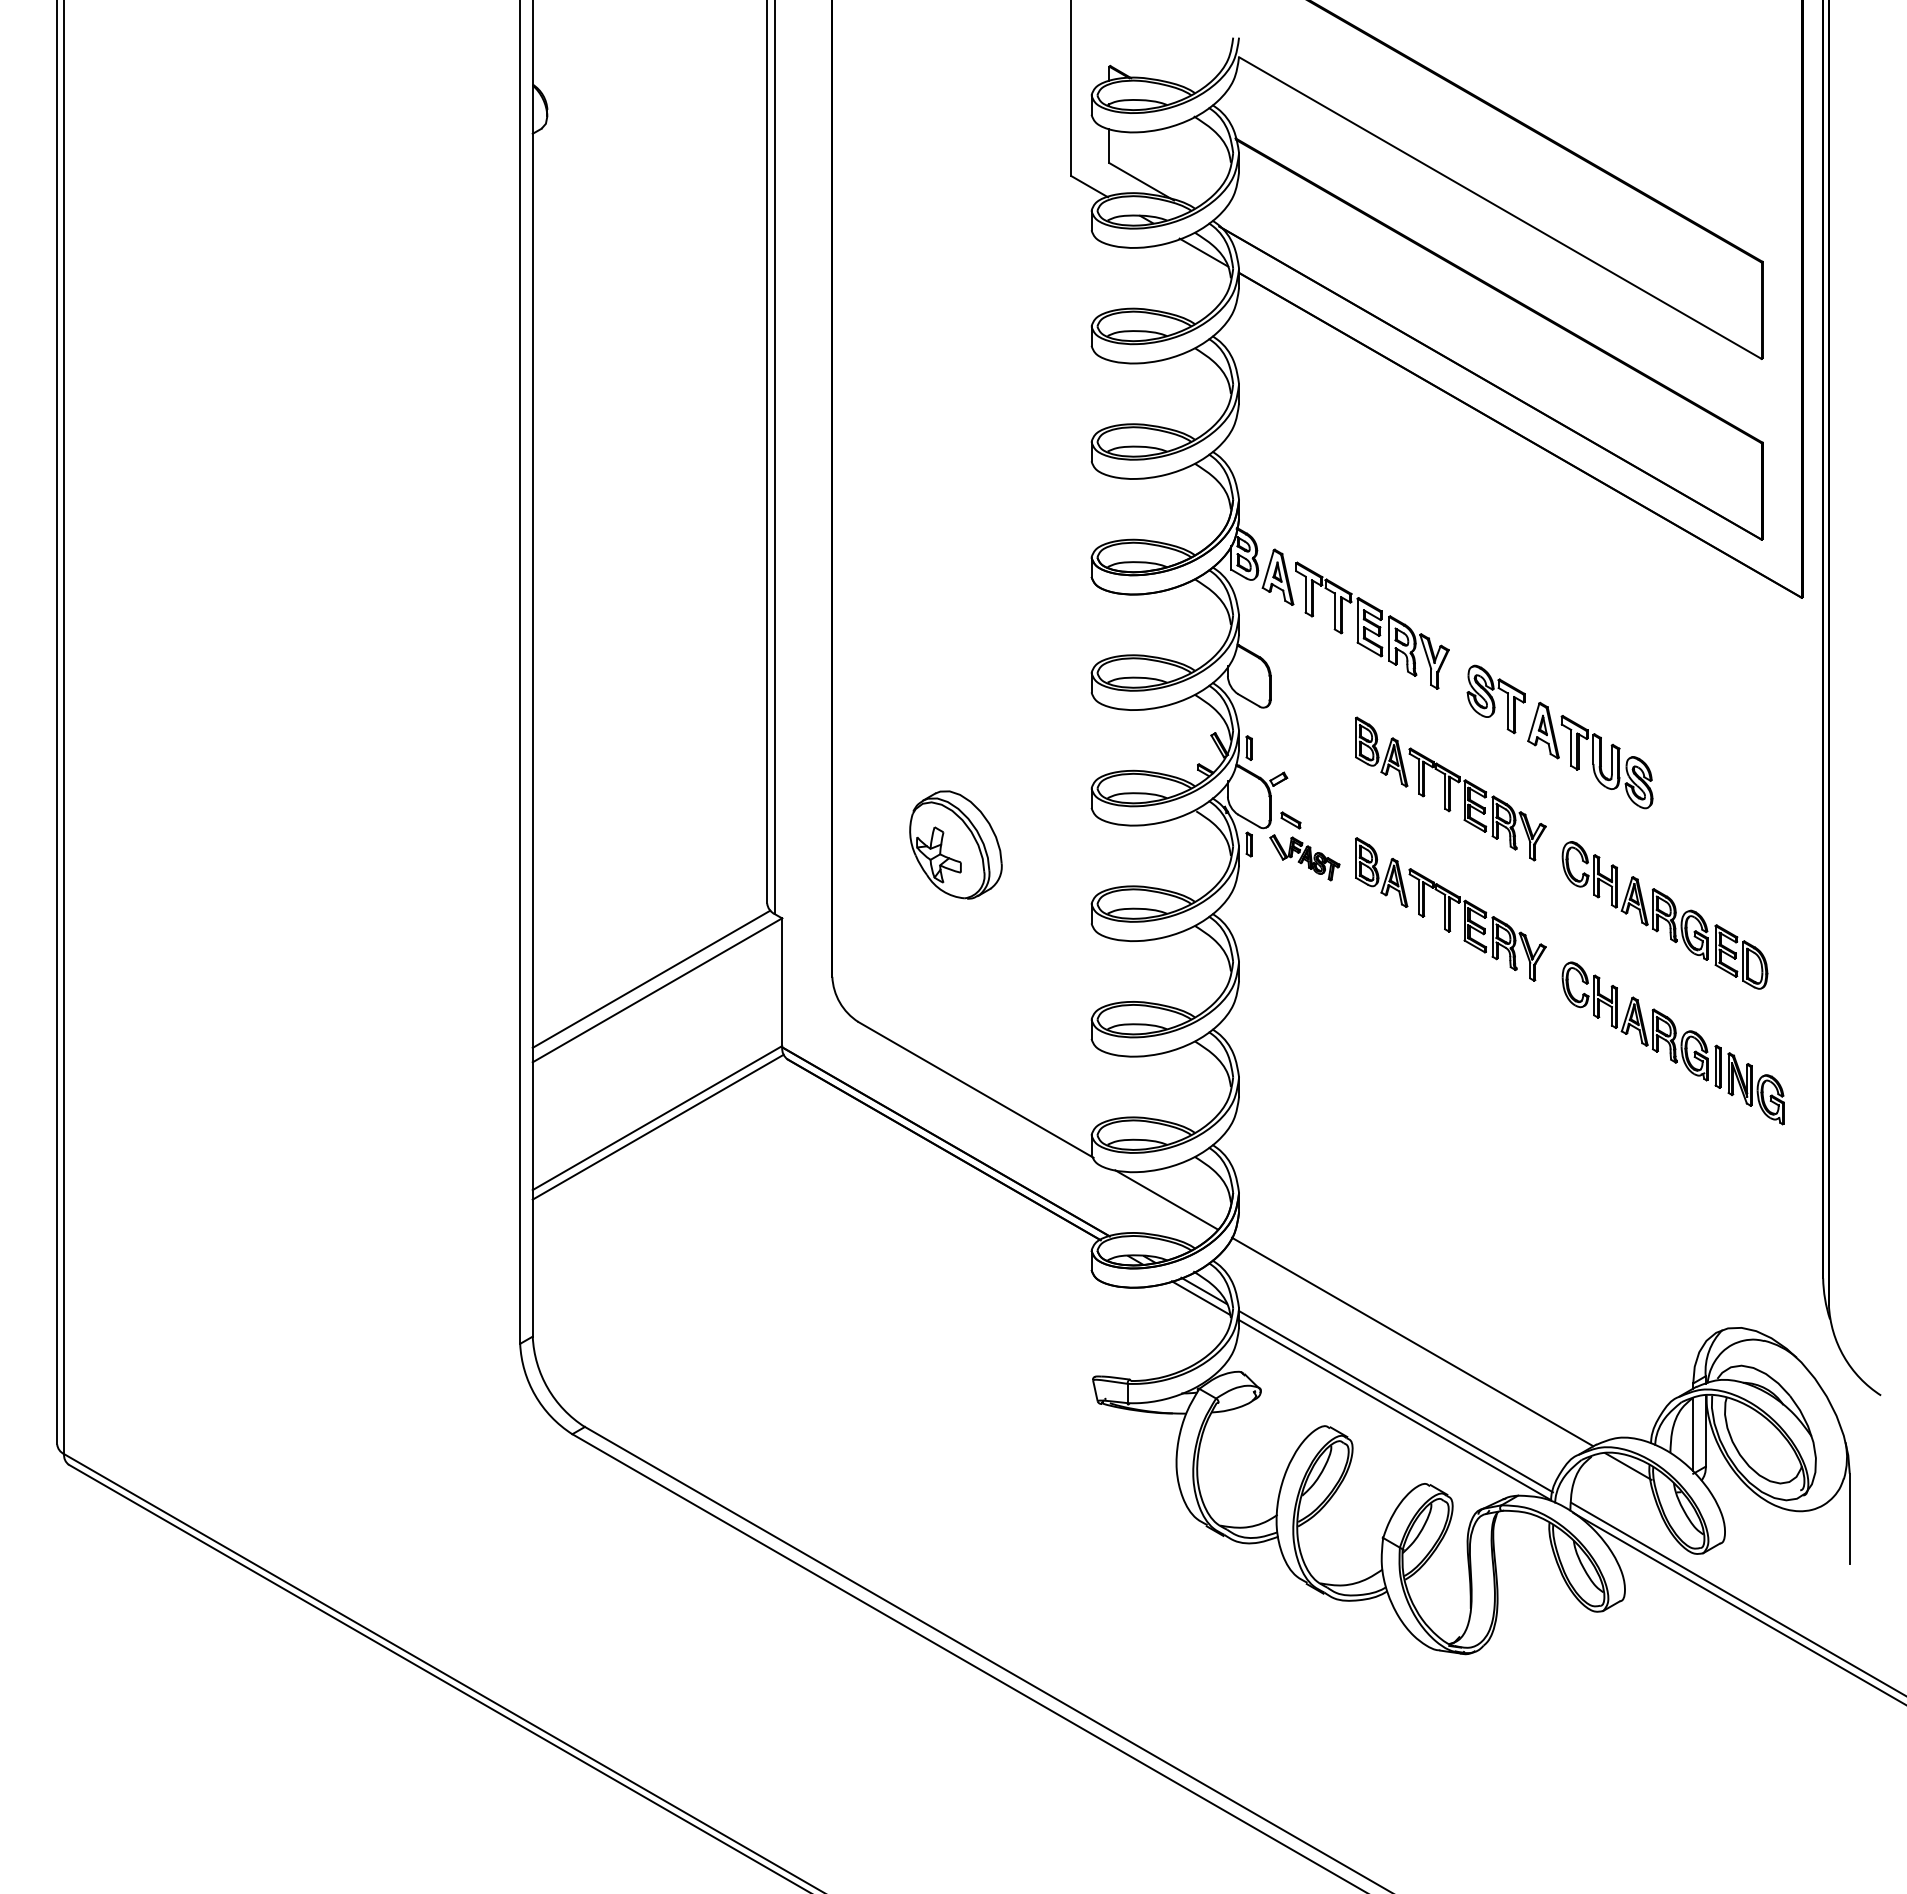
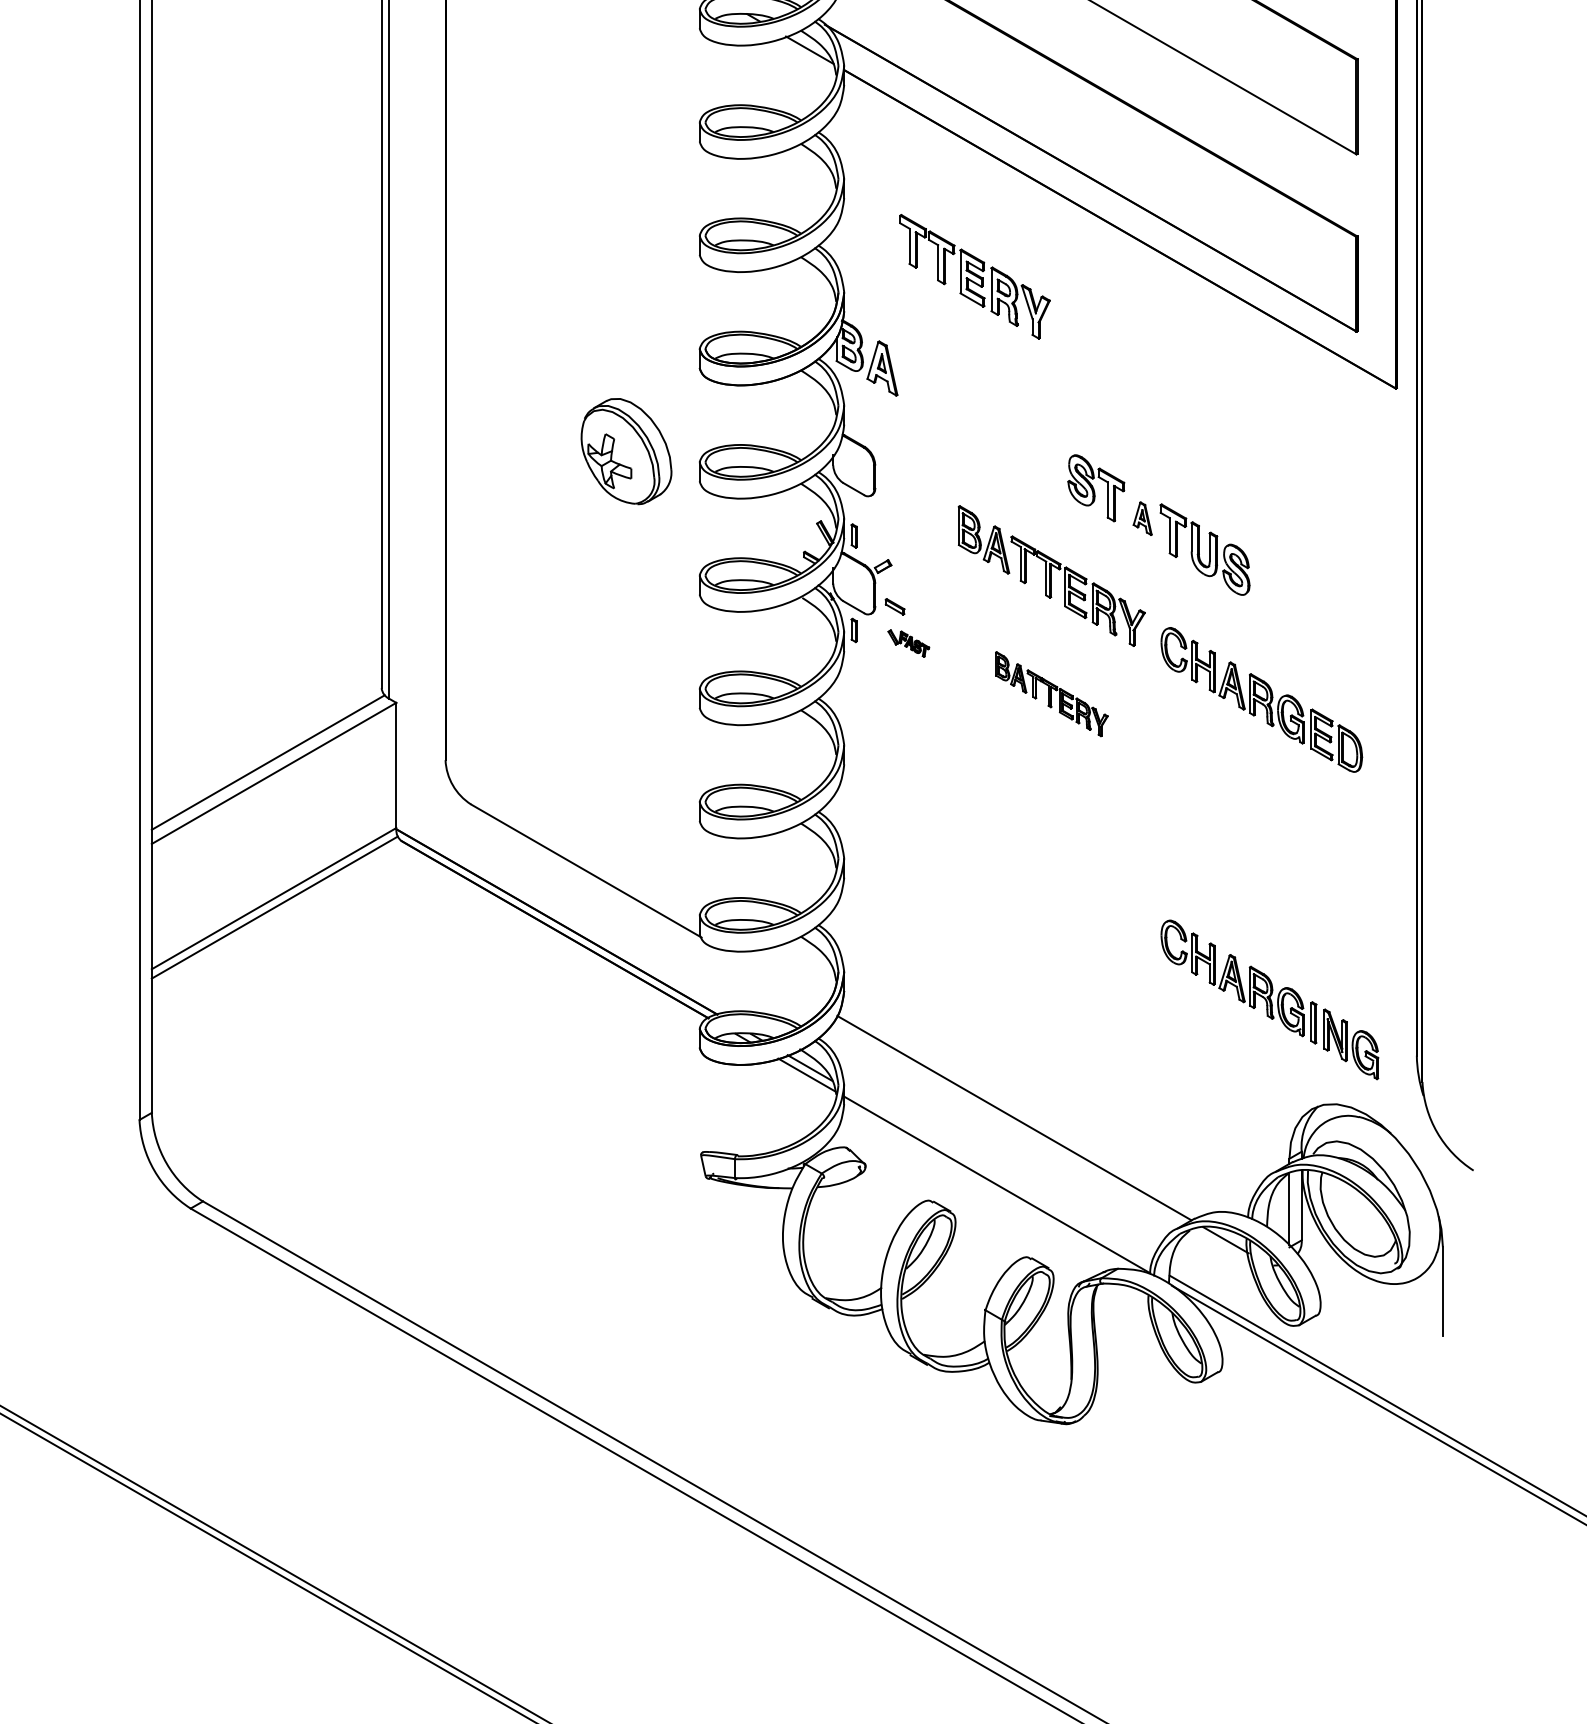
part: (1372, 625) -> (975, 276), moved
part: (1543, 730) -> (1142, 518), size x0.6
part: (955, 844) -> (626, 451), moved
part: (1304, 857) -> (908, 643), size x0.6
part: (1450, 909) -> (1051, 694), size x0.6
part: (1672, 1043) -> (1269, 1000), moved
line: (1166, 1199) -> (773, 978), removed
line: (1395, 1401) -> (997, 1176), removed

